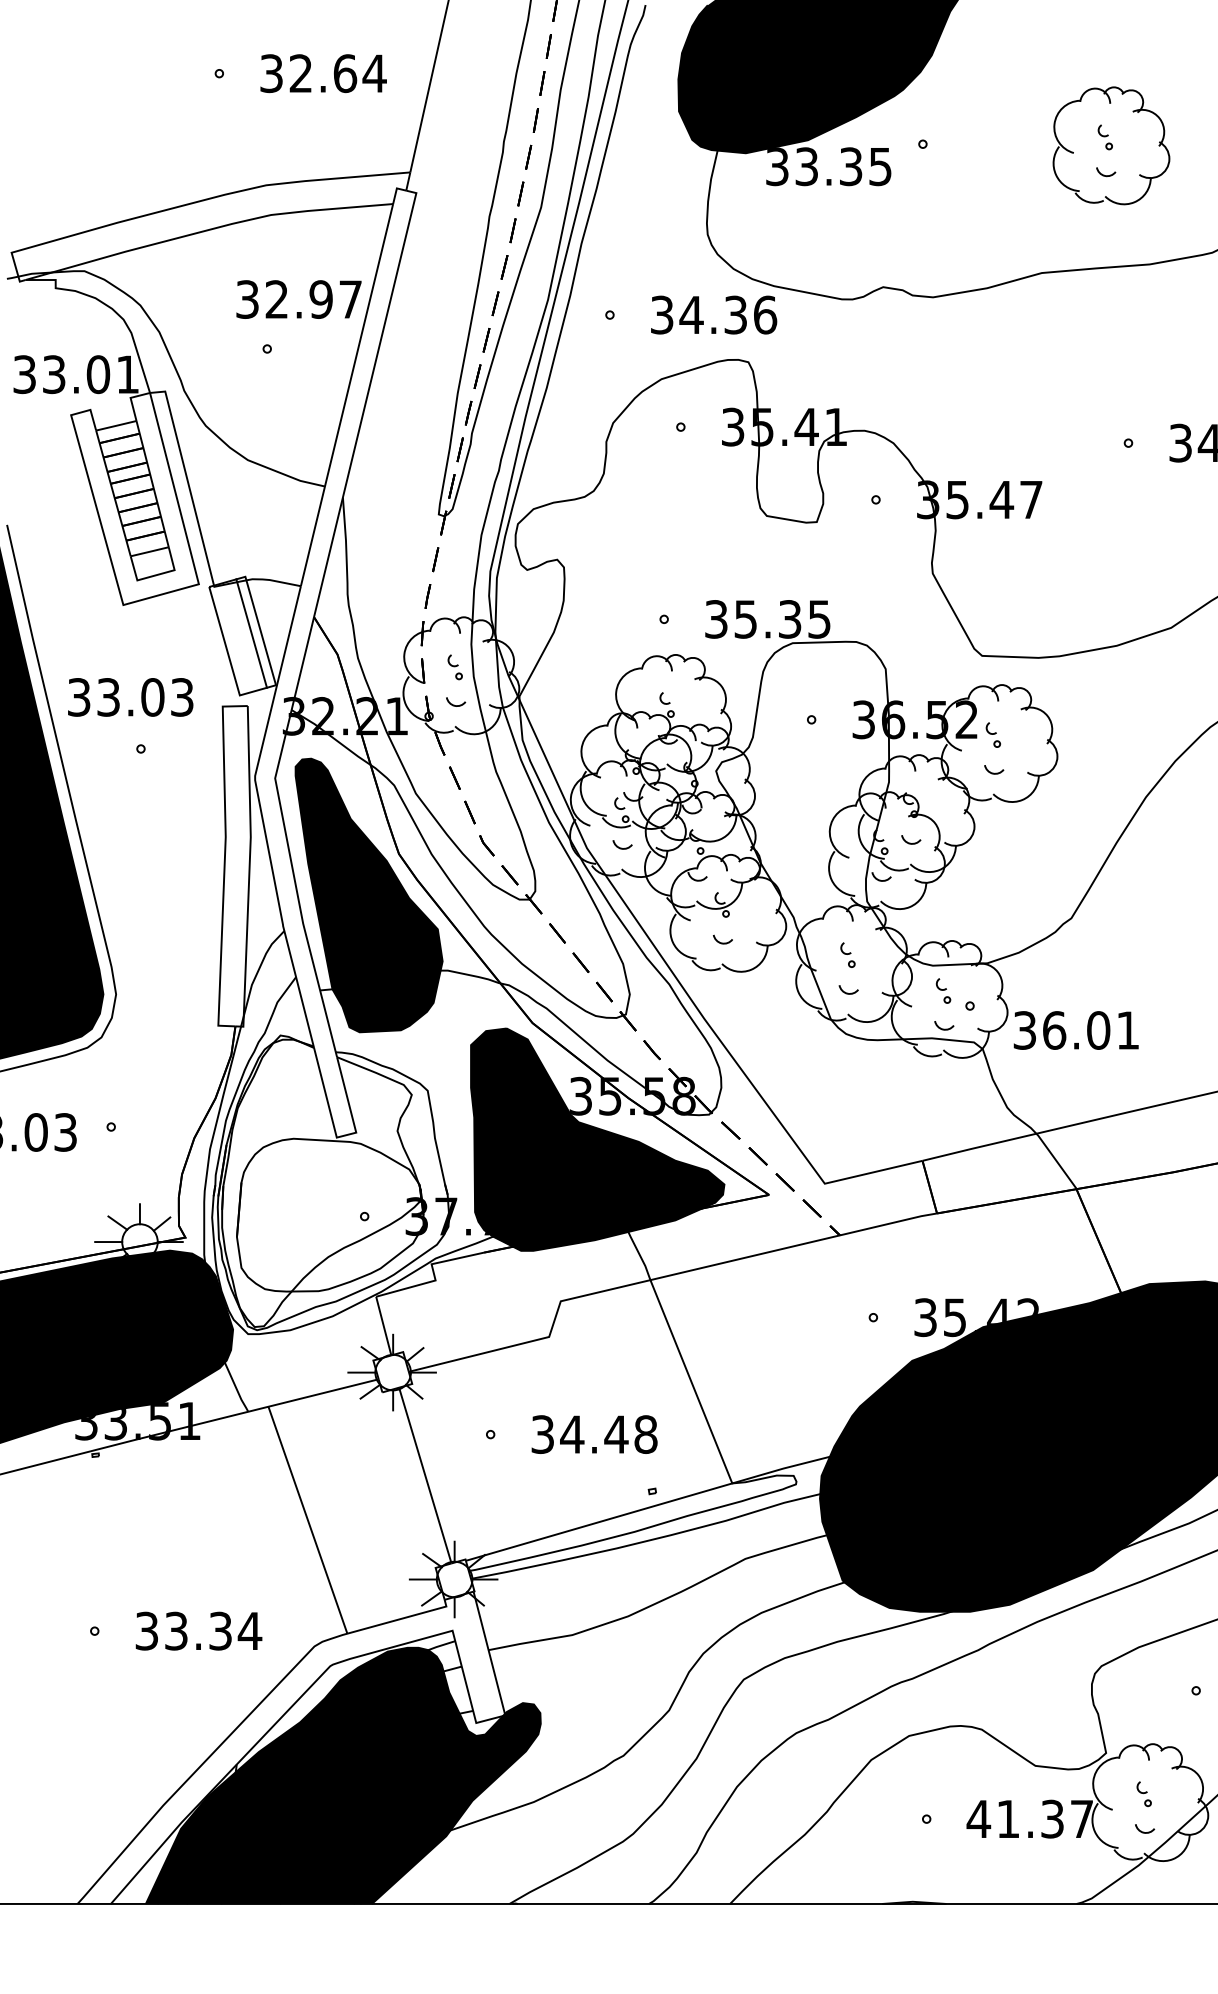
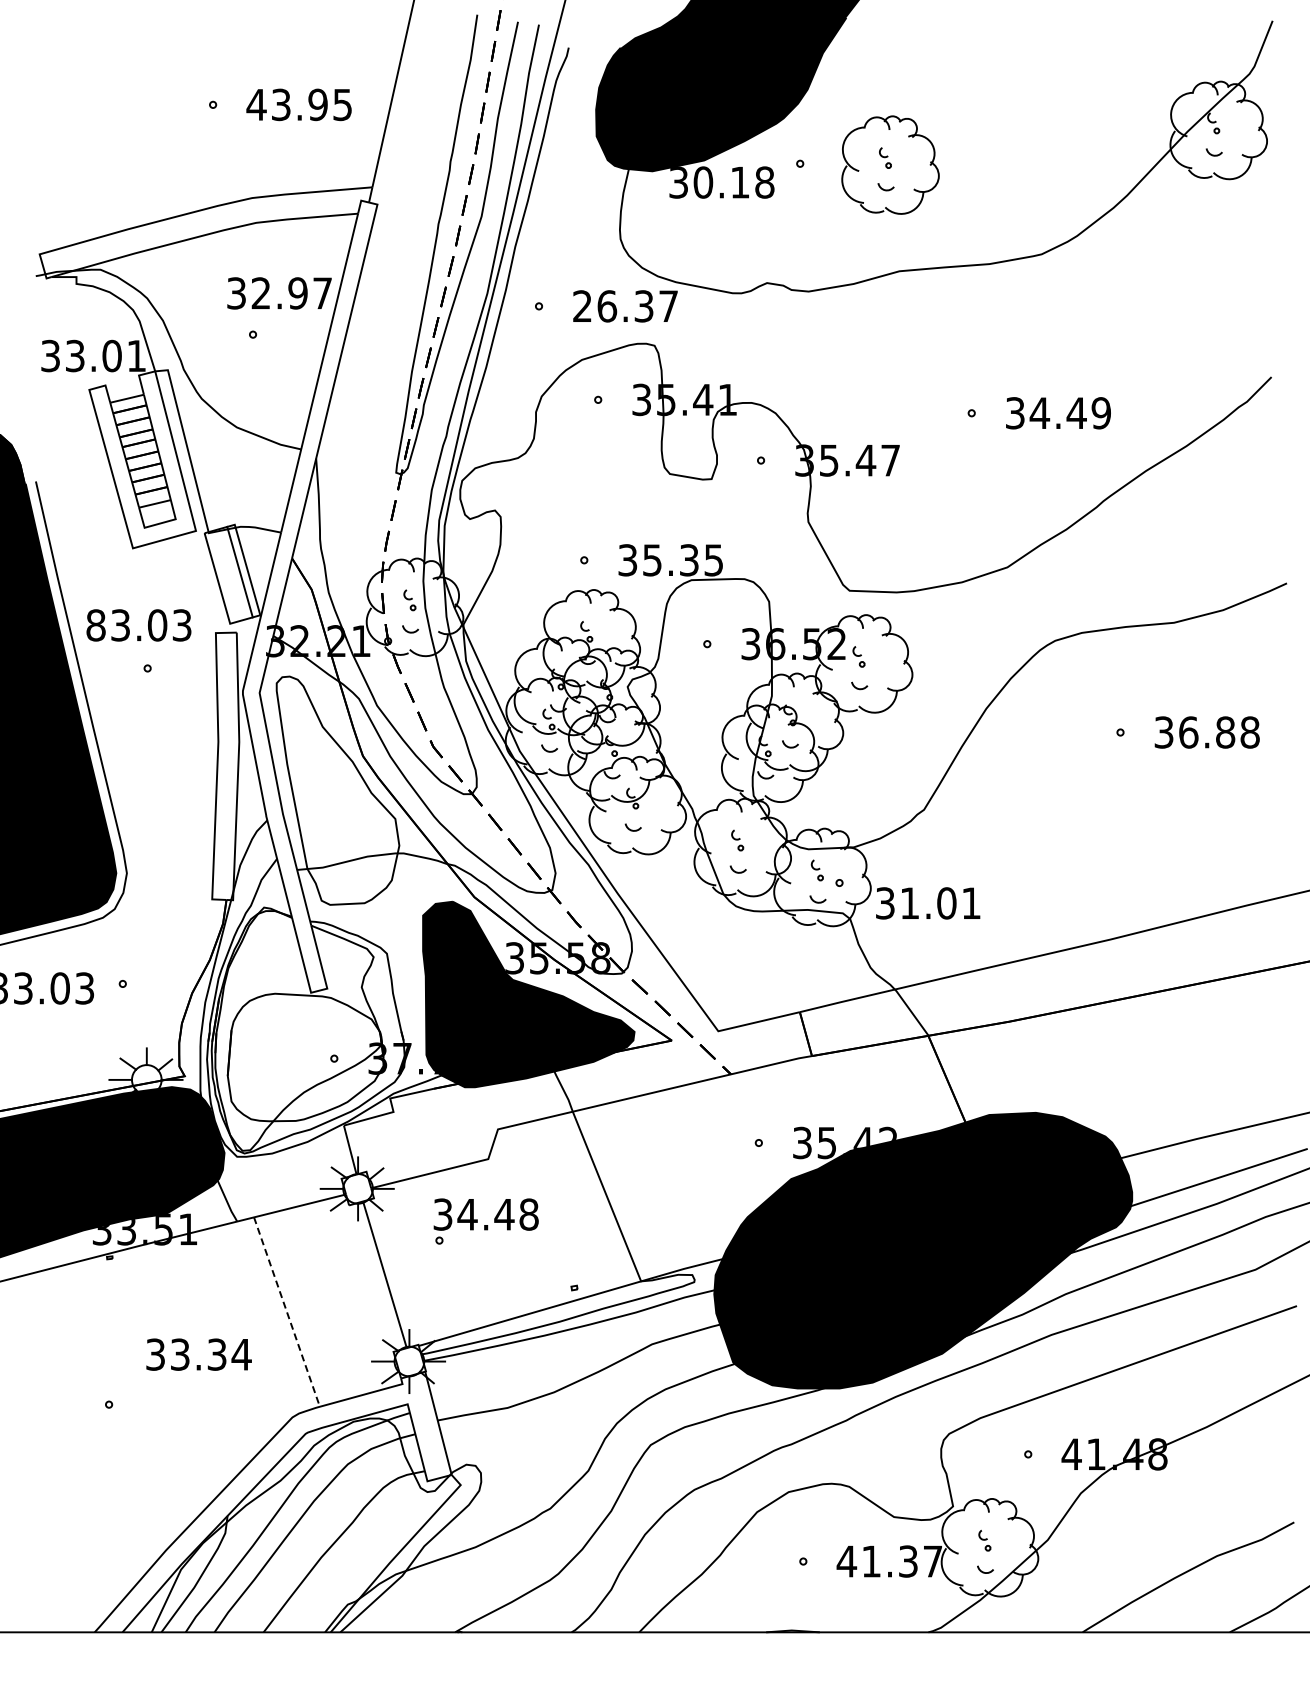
text: (322, 73) -> (299, 104), 32.64 -> 43.95
part: (1111, 145) -> (890, 164), moved
text: (842, 166) -> (733, 182), 33.35 -> 30.18
text: (713, 315) -> (625, 306), 34.36 -> 26.37
text: (78, 697) -> (95, 625), 33.03 -> 83.03
fill: (368, 895) -> (337, 790), removed
text: (1053, 1030) -> (909, 903), 36.01 -> 31.01
text: (593, 1434) -> (485, 1214), moved
line: (307, 1520) -> (286, 1312), solid -> dashed
text: (198, 1630) -> (198, 1354), moved
fill: (343, 1775) -> (316, 1525), removed

